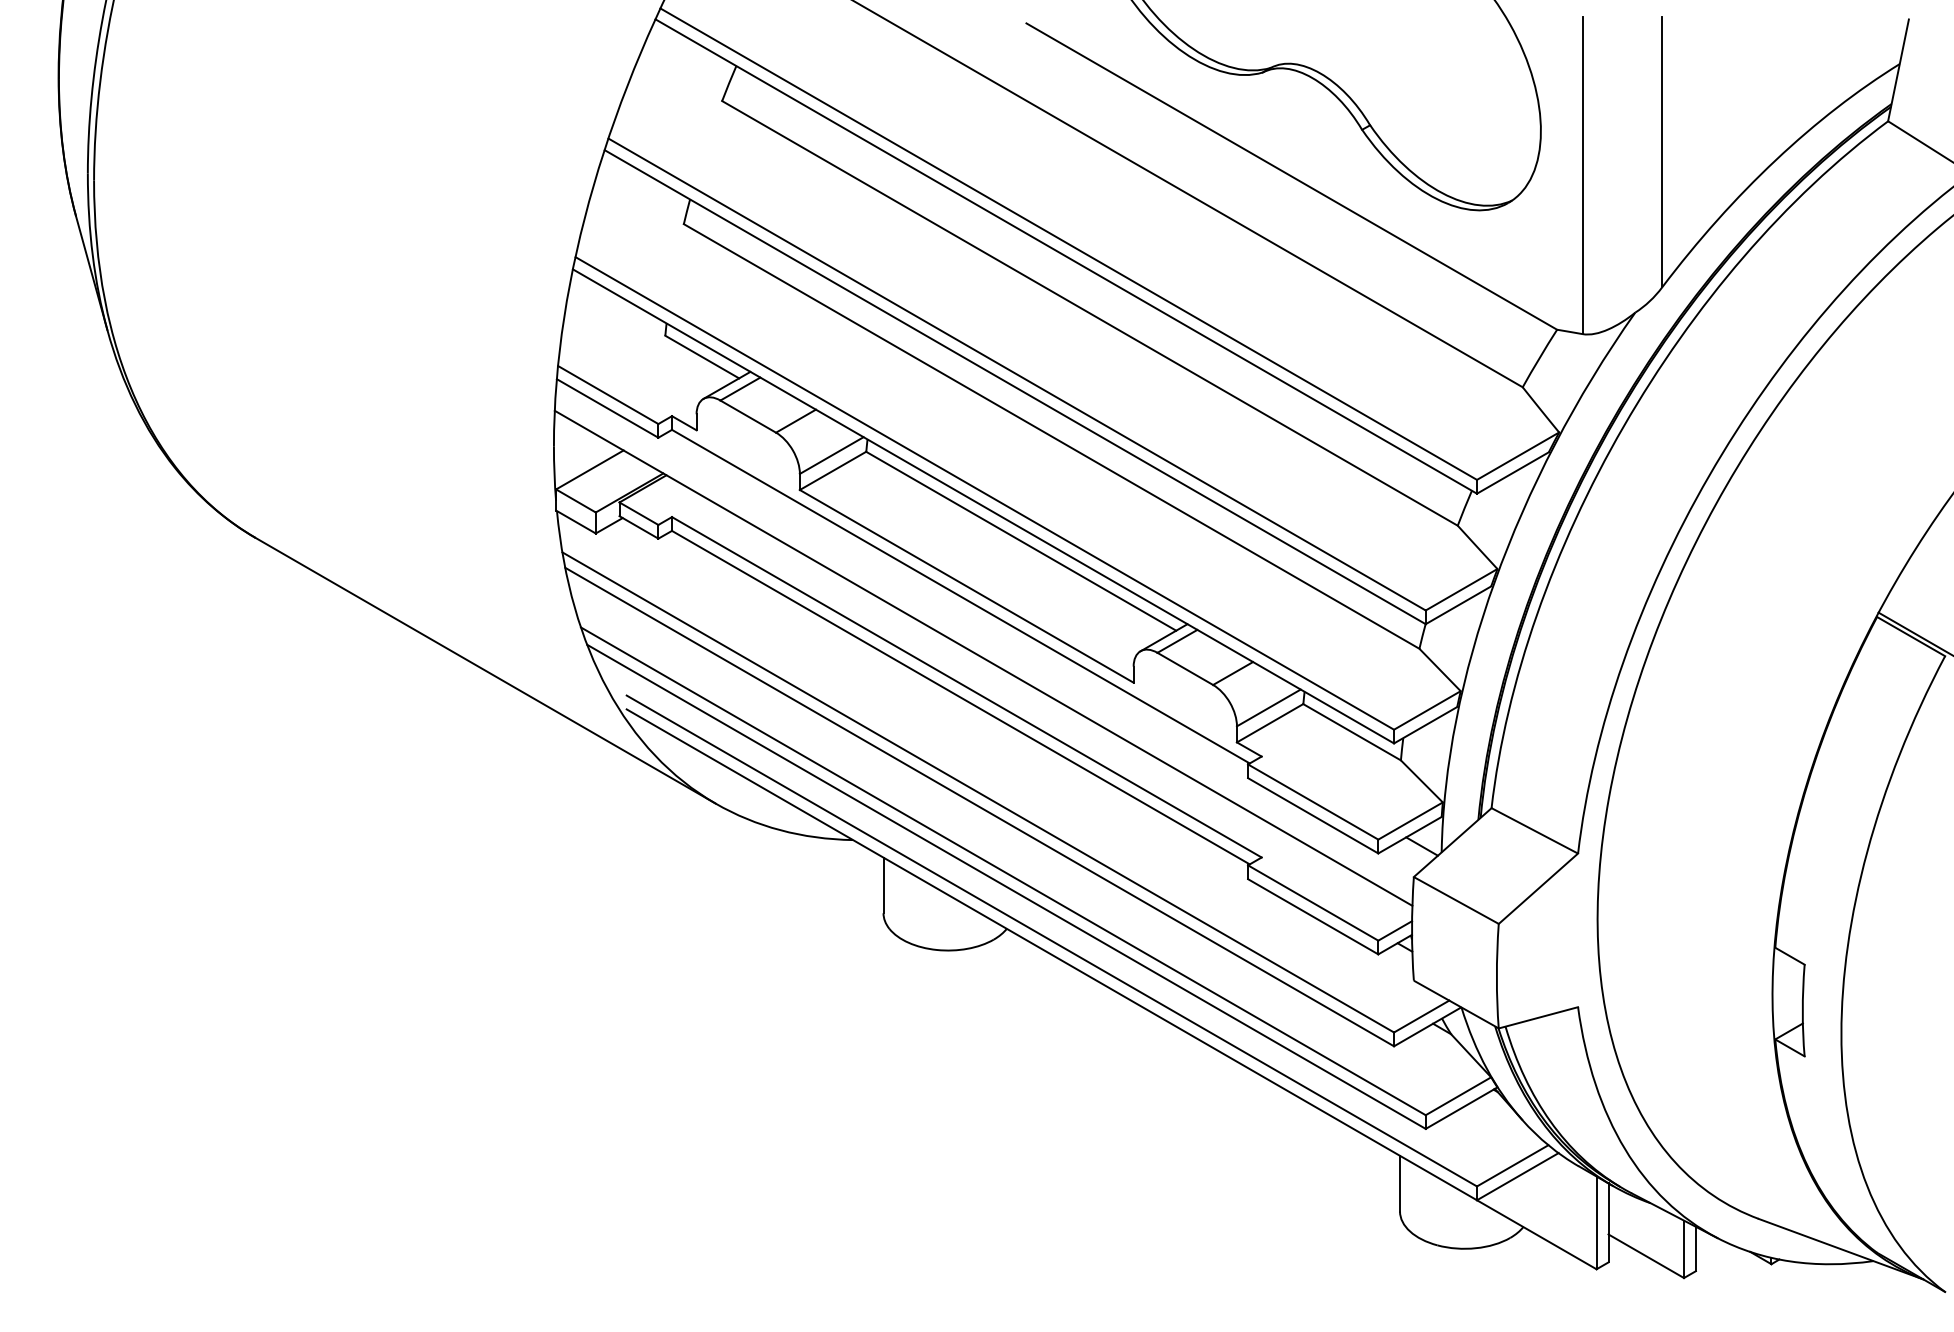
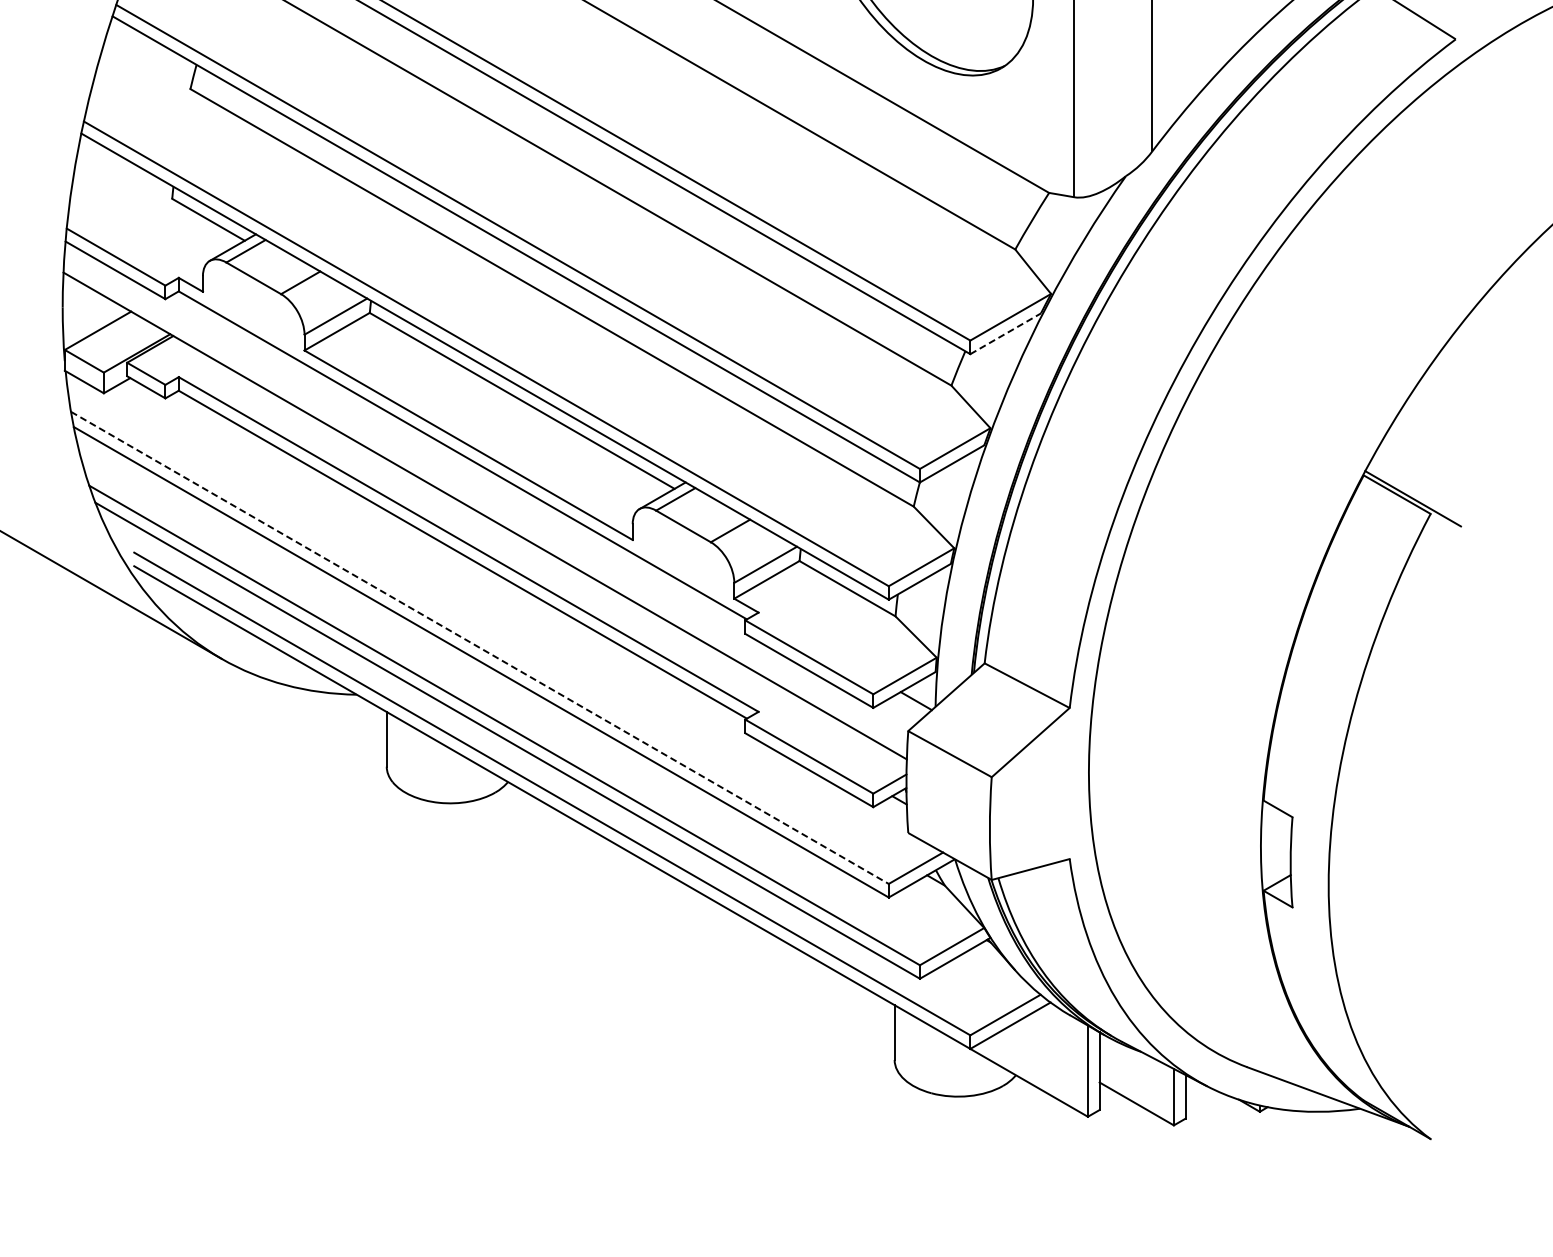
line: (1512, 472) -> (1005, 333), solid -> dashed
line: (978, 792) -> (480, 647), solid -> dashed

